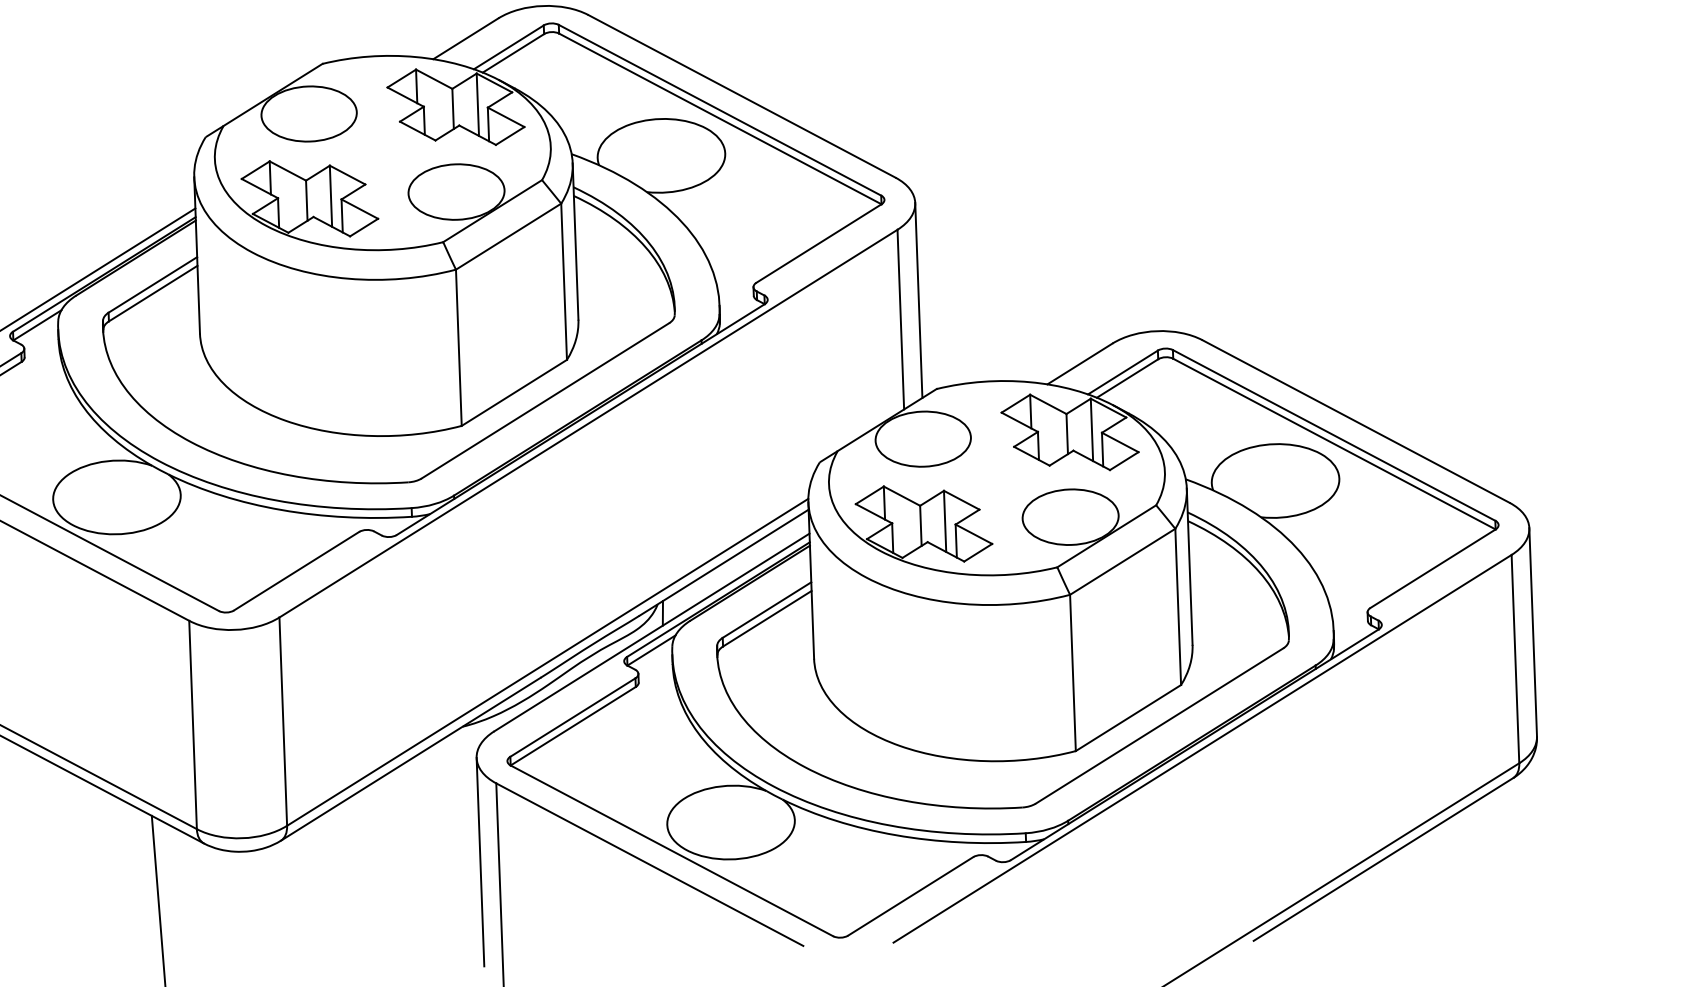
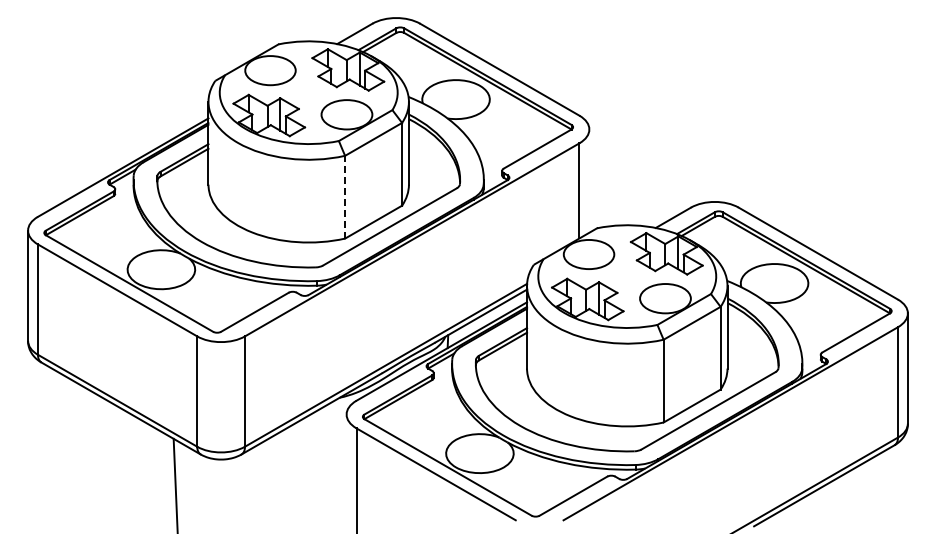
line: (919, 299) -> (589, 180), removed
line: (459, 346) -> (345, 196), solid -> dashed
line: (480, 861) -> (346, 469), removed

